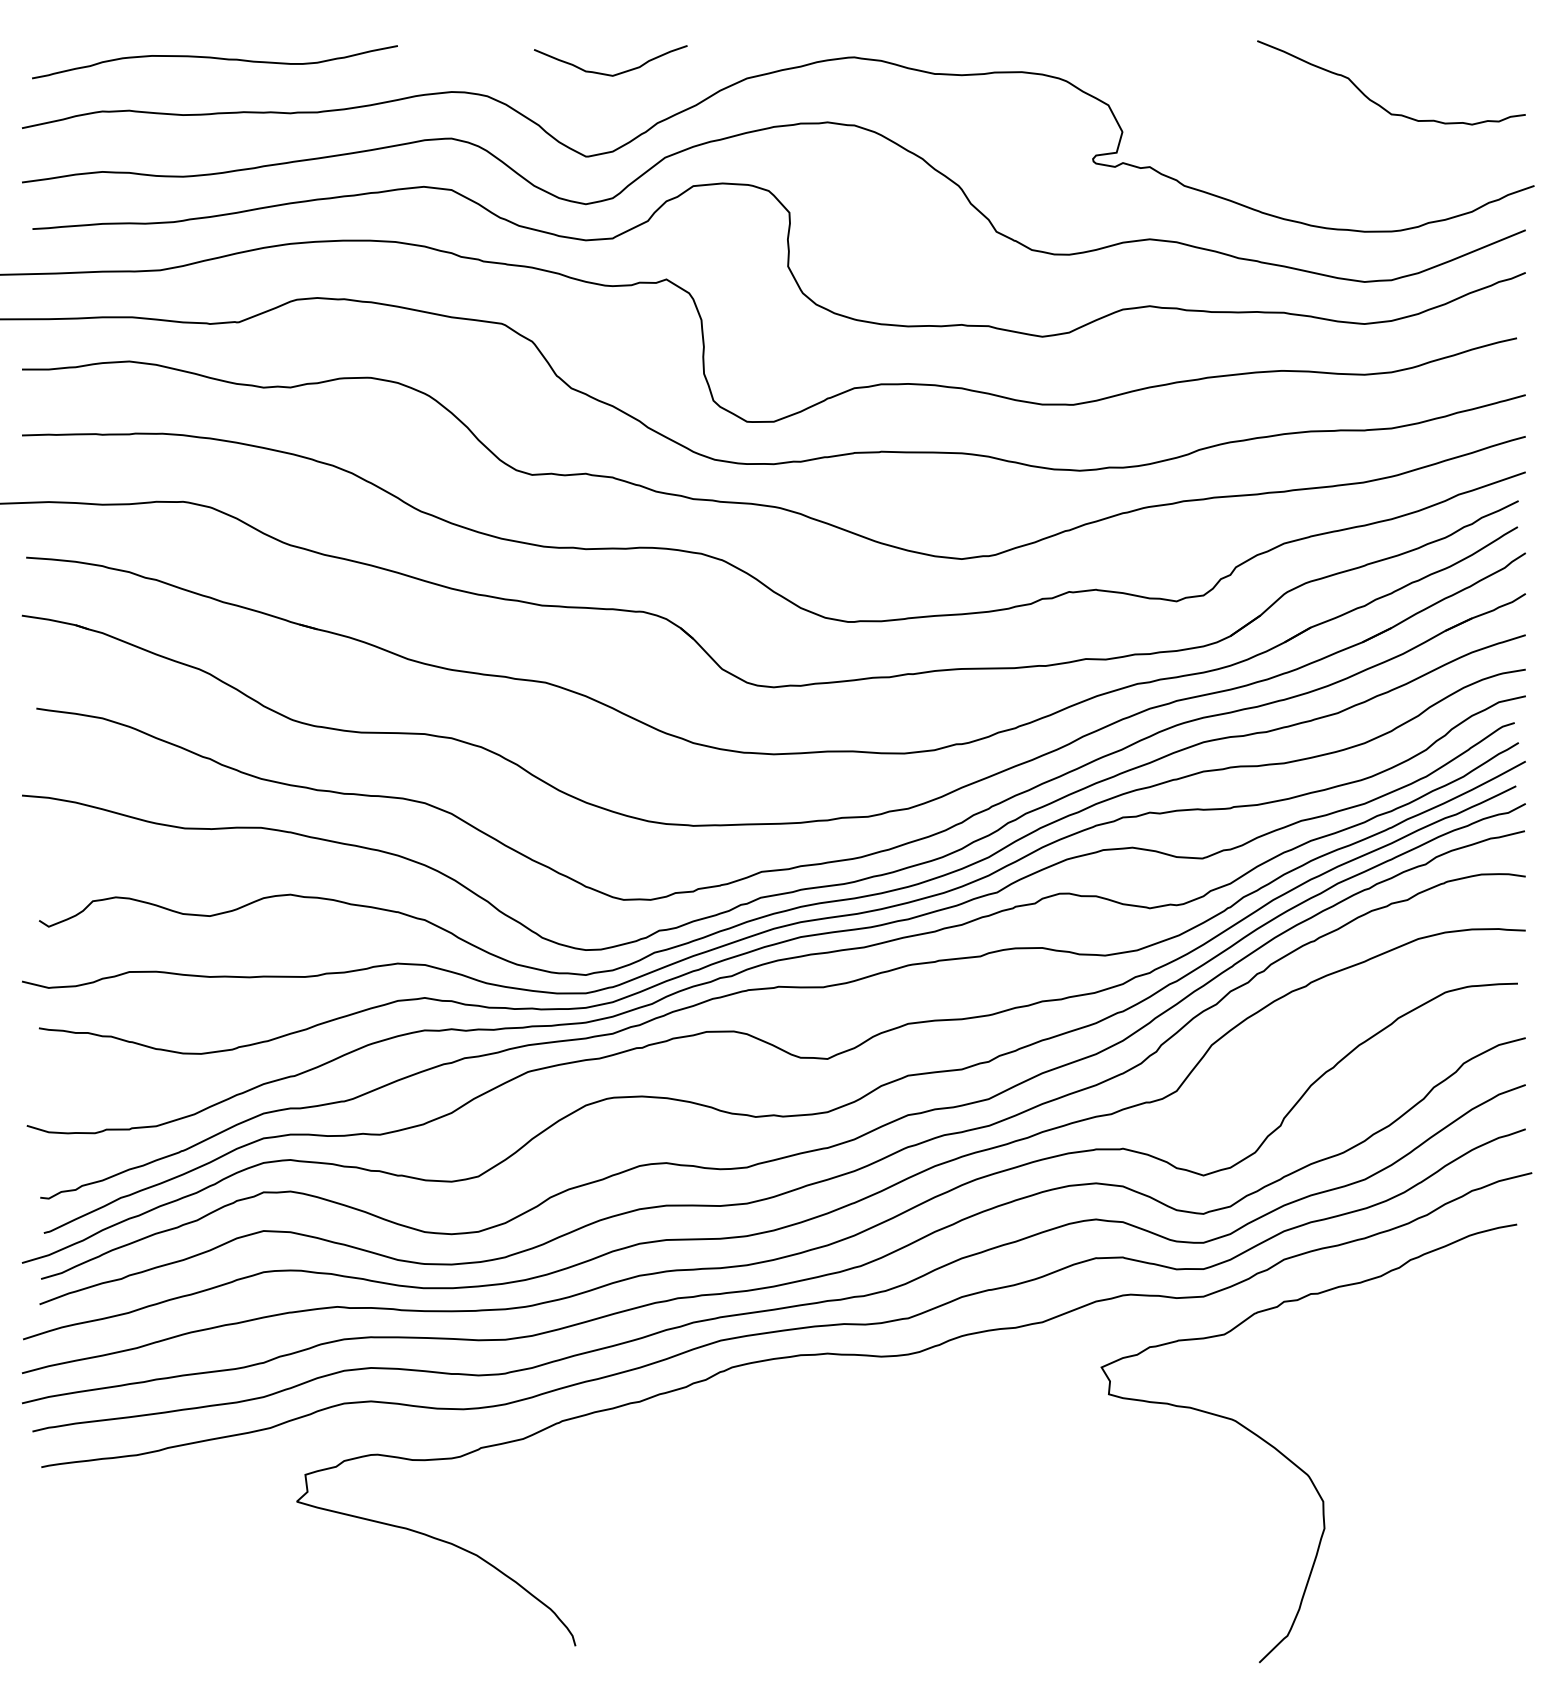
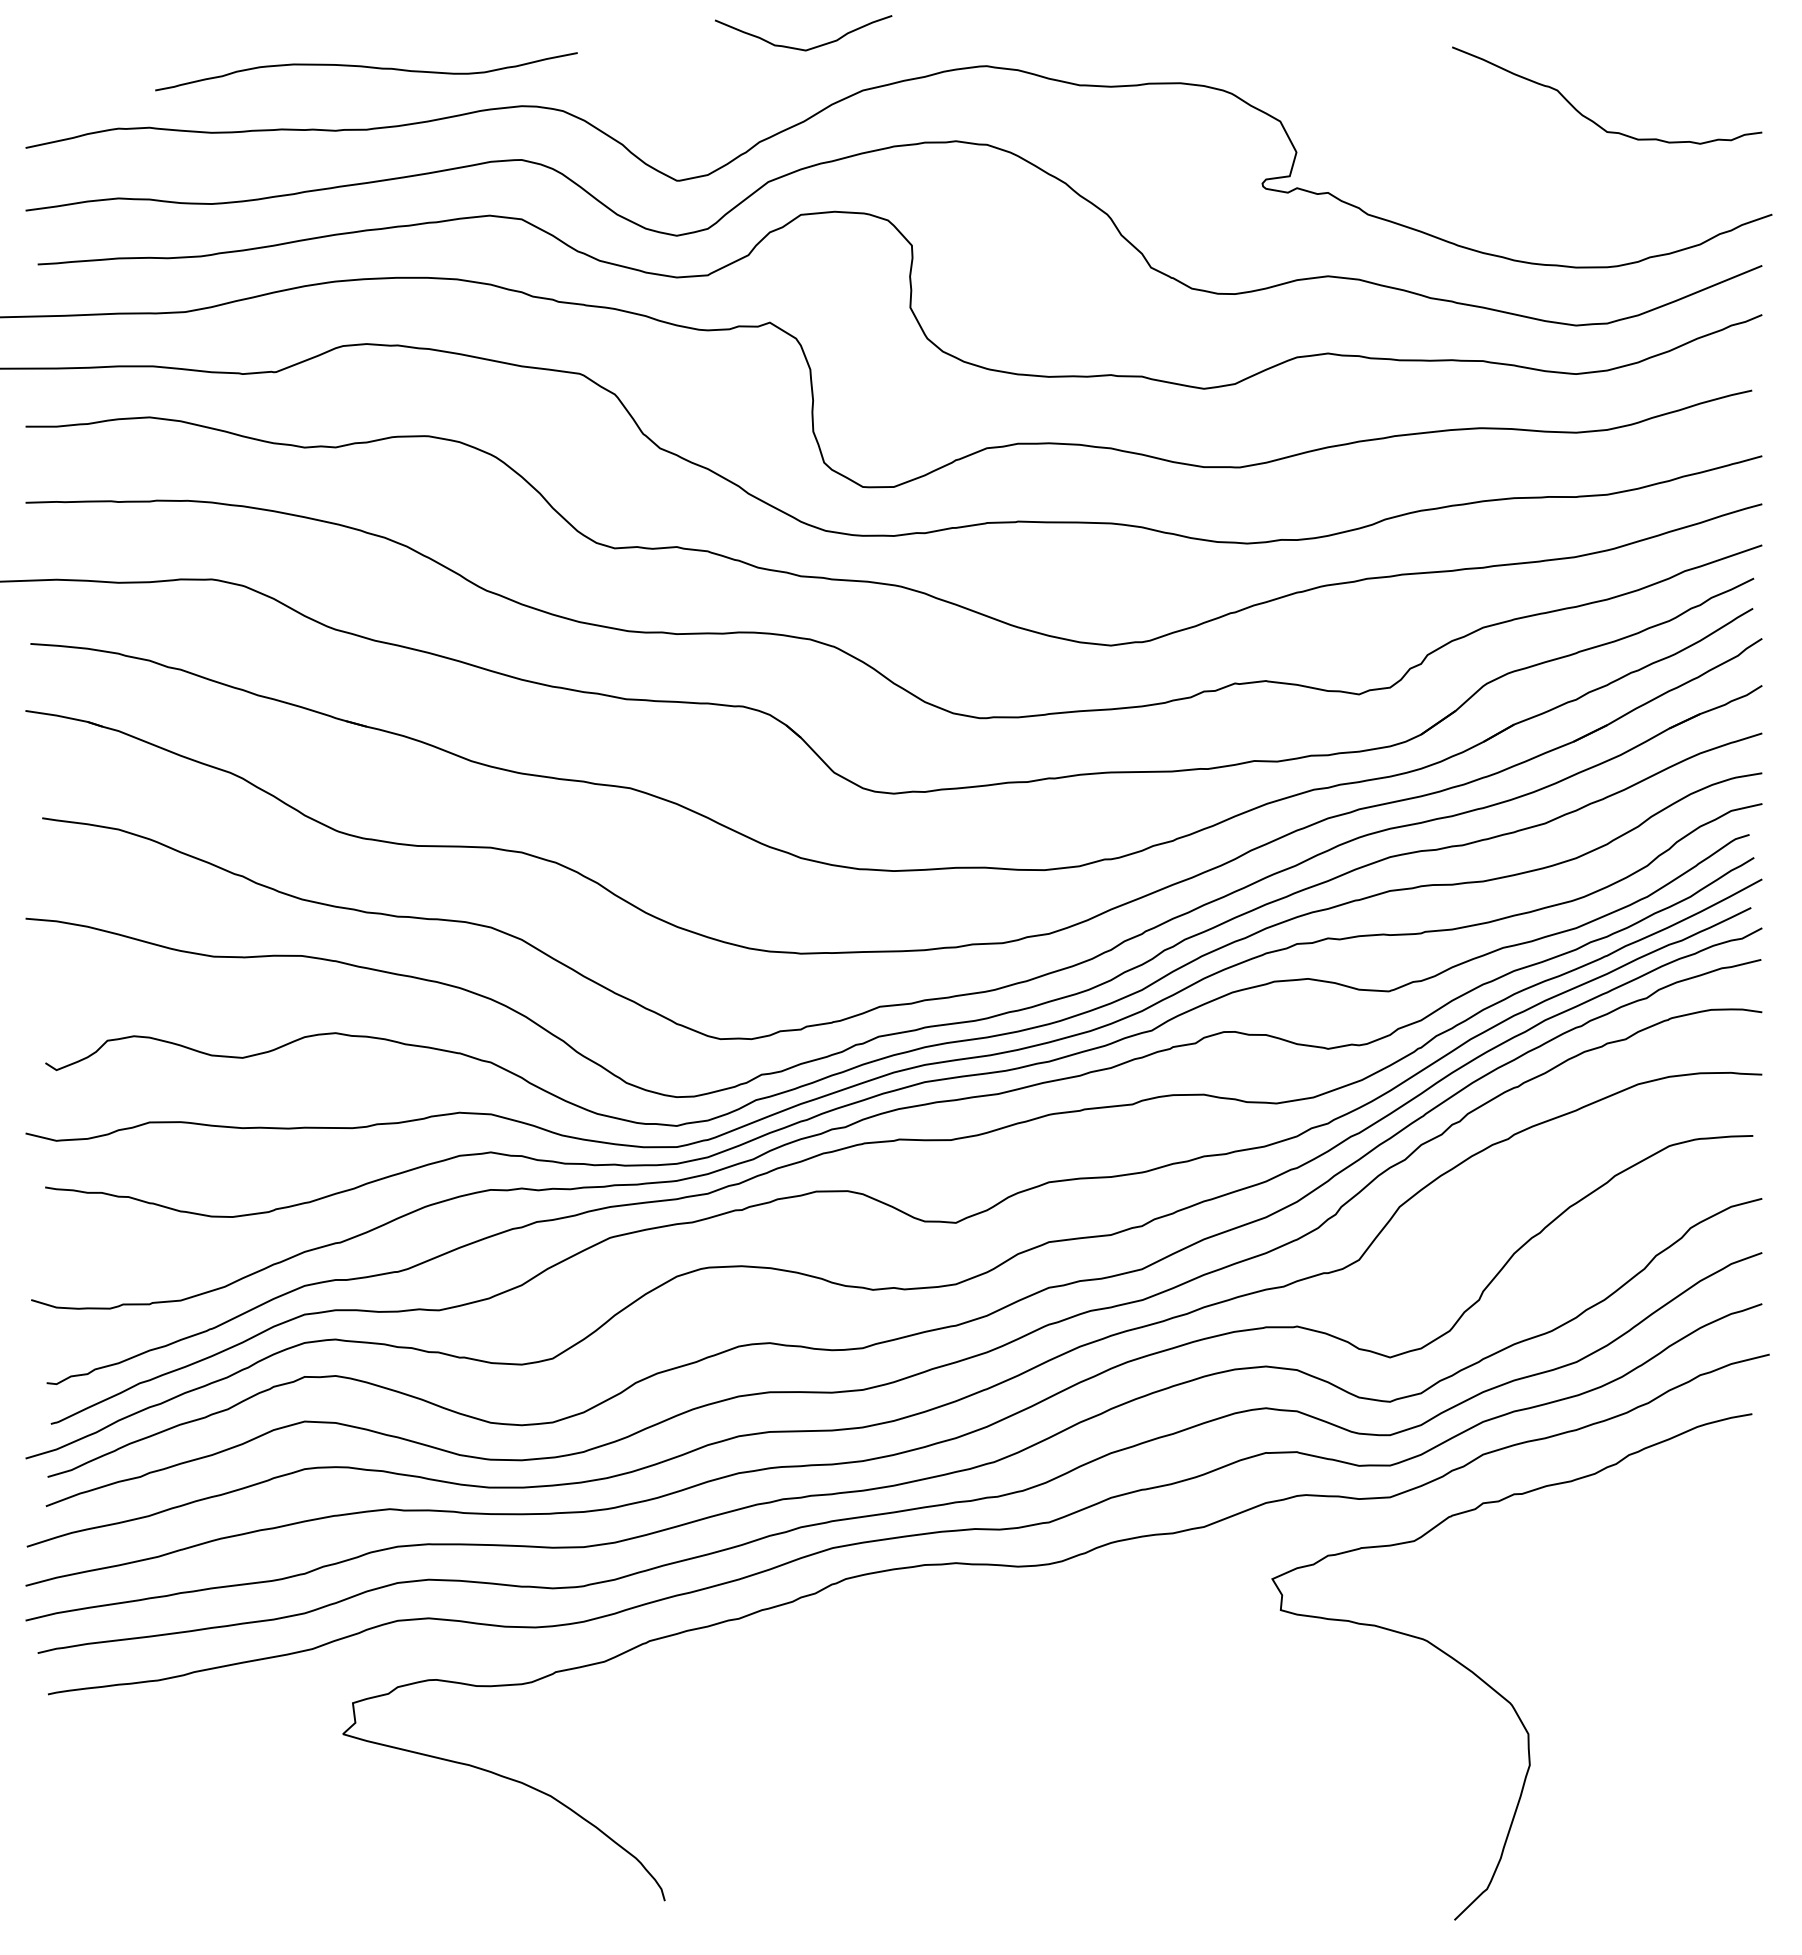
curve: (215, 58) -> (366, 67), moved
curve: (608, 74) -> (801, 48), moved

